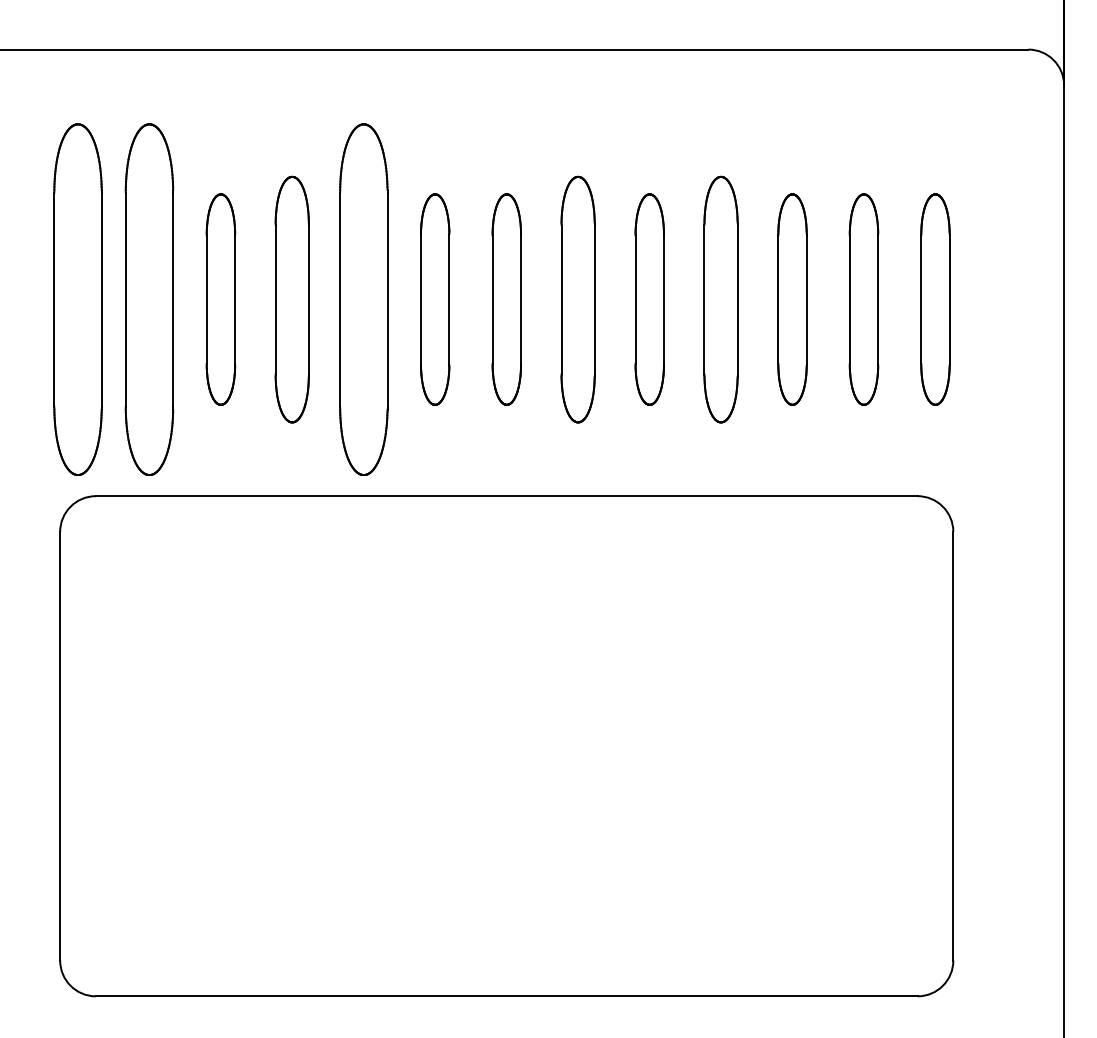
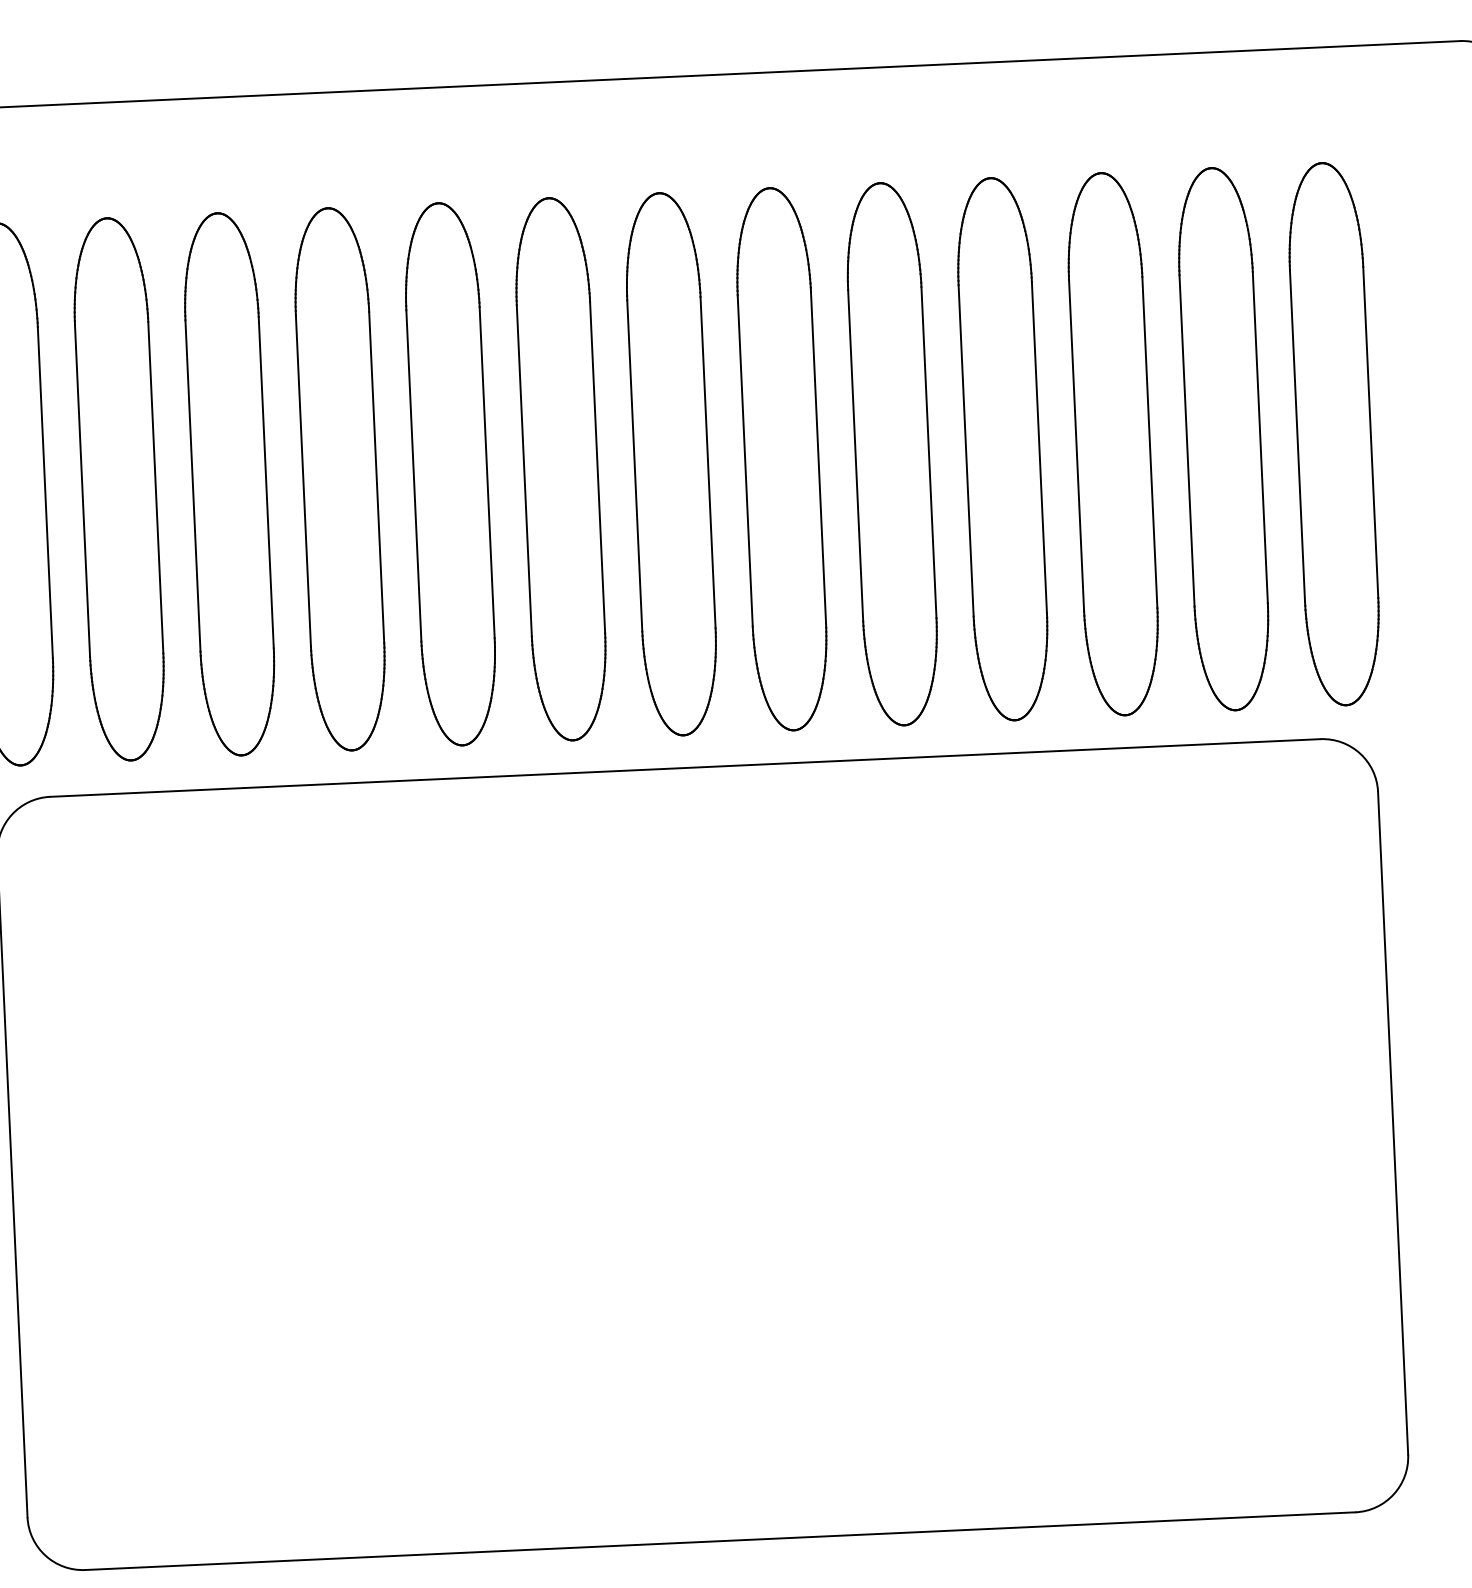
part: (220, 299) -> (228, 484), size x1.67
part: (291, 299) -> (338, 479), size x1.43
part: (434, 299) -> (559, 469), size x1.67
part: (506, 299) -> (671, 463), size x1.67
part: (577, 299) -> (780, 459), size x1.43
part: (649, 299) -> (892, 453), size x1.67
part: (720, 299) -> (1001, 448), size x1.43
part: (792, 299) -> (1113, 443), size x1.67
part: (863, 299) -> (1222, 438), size x1.67
part: (935, 299) -> (1334, 433), size x1.67

